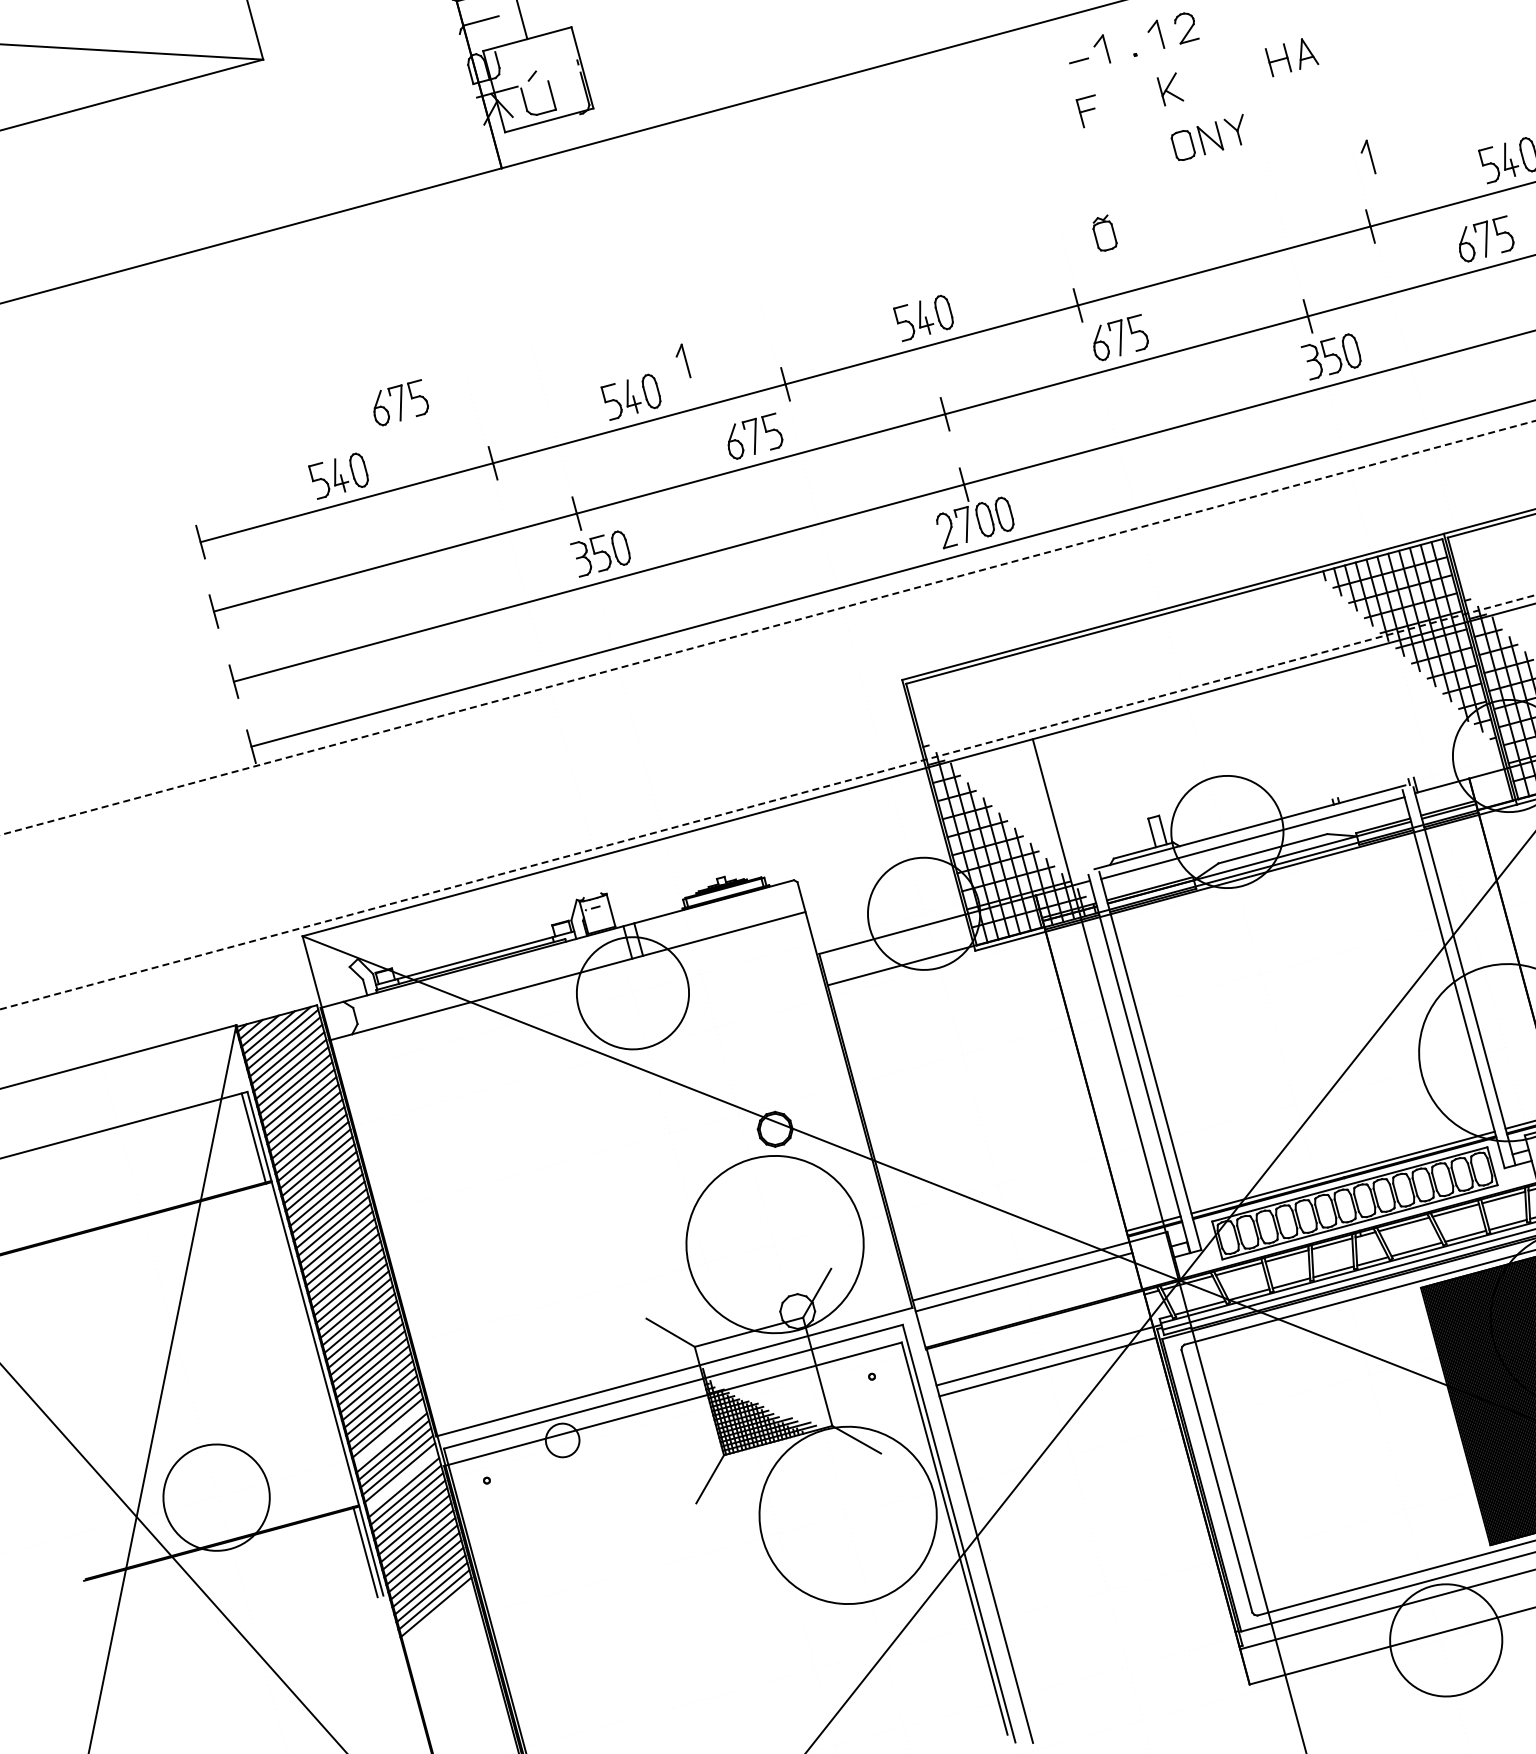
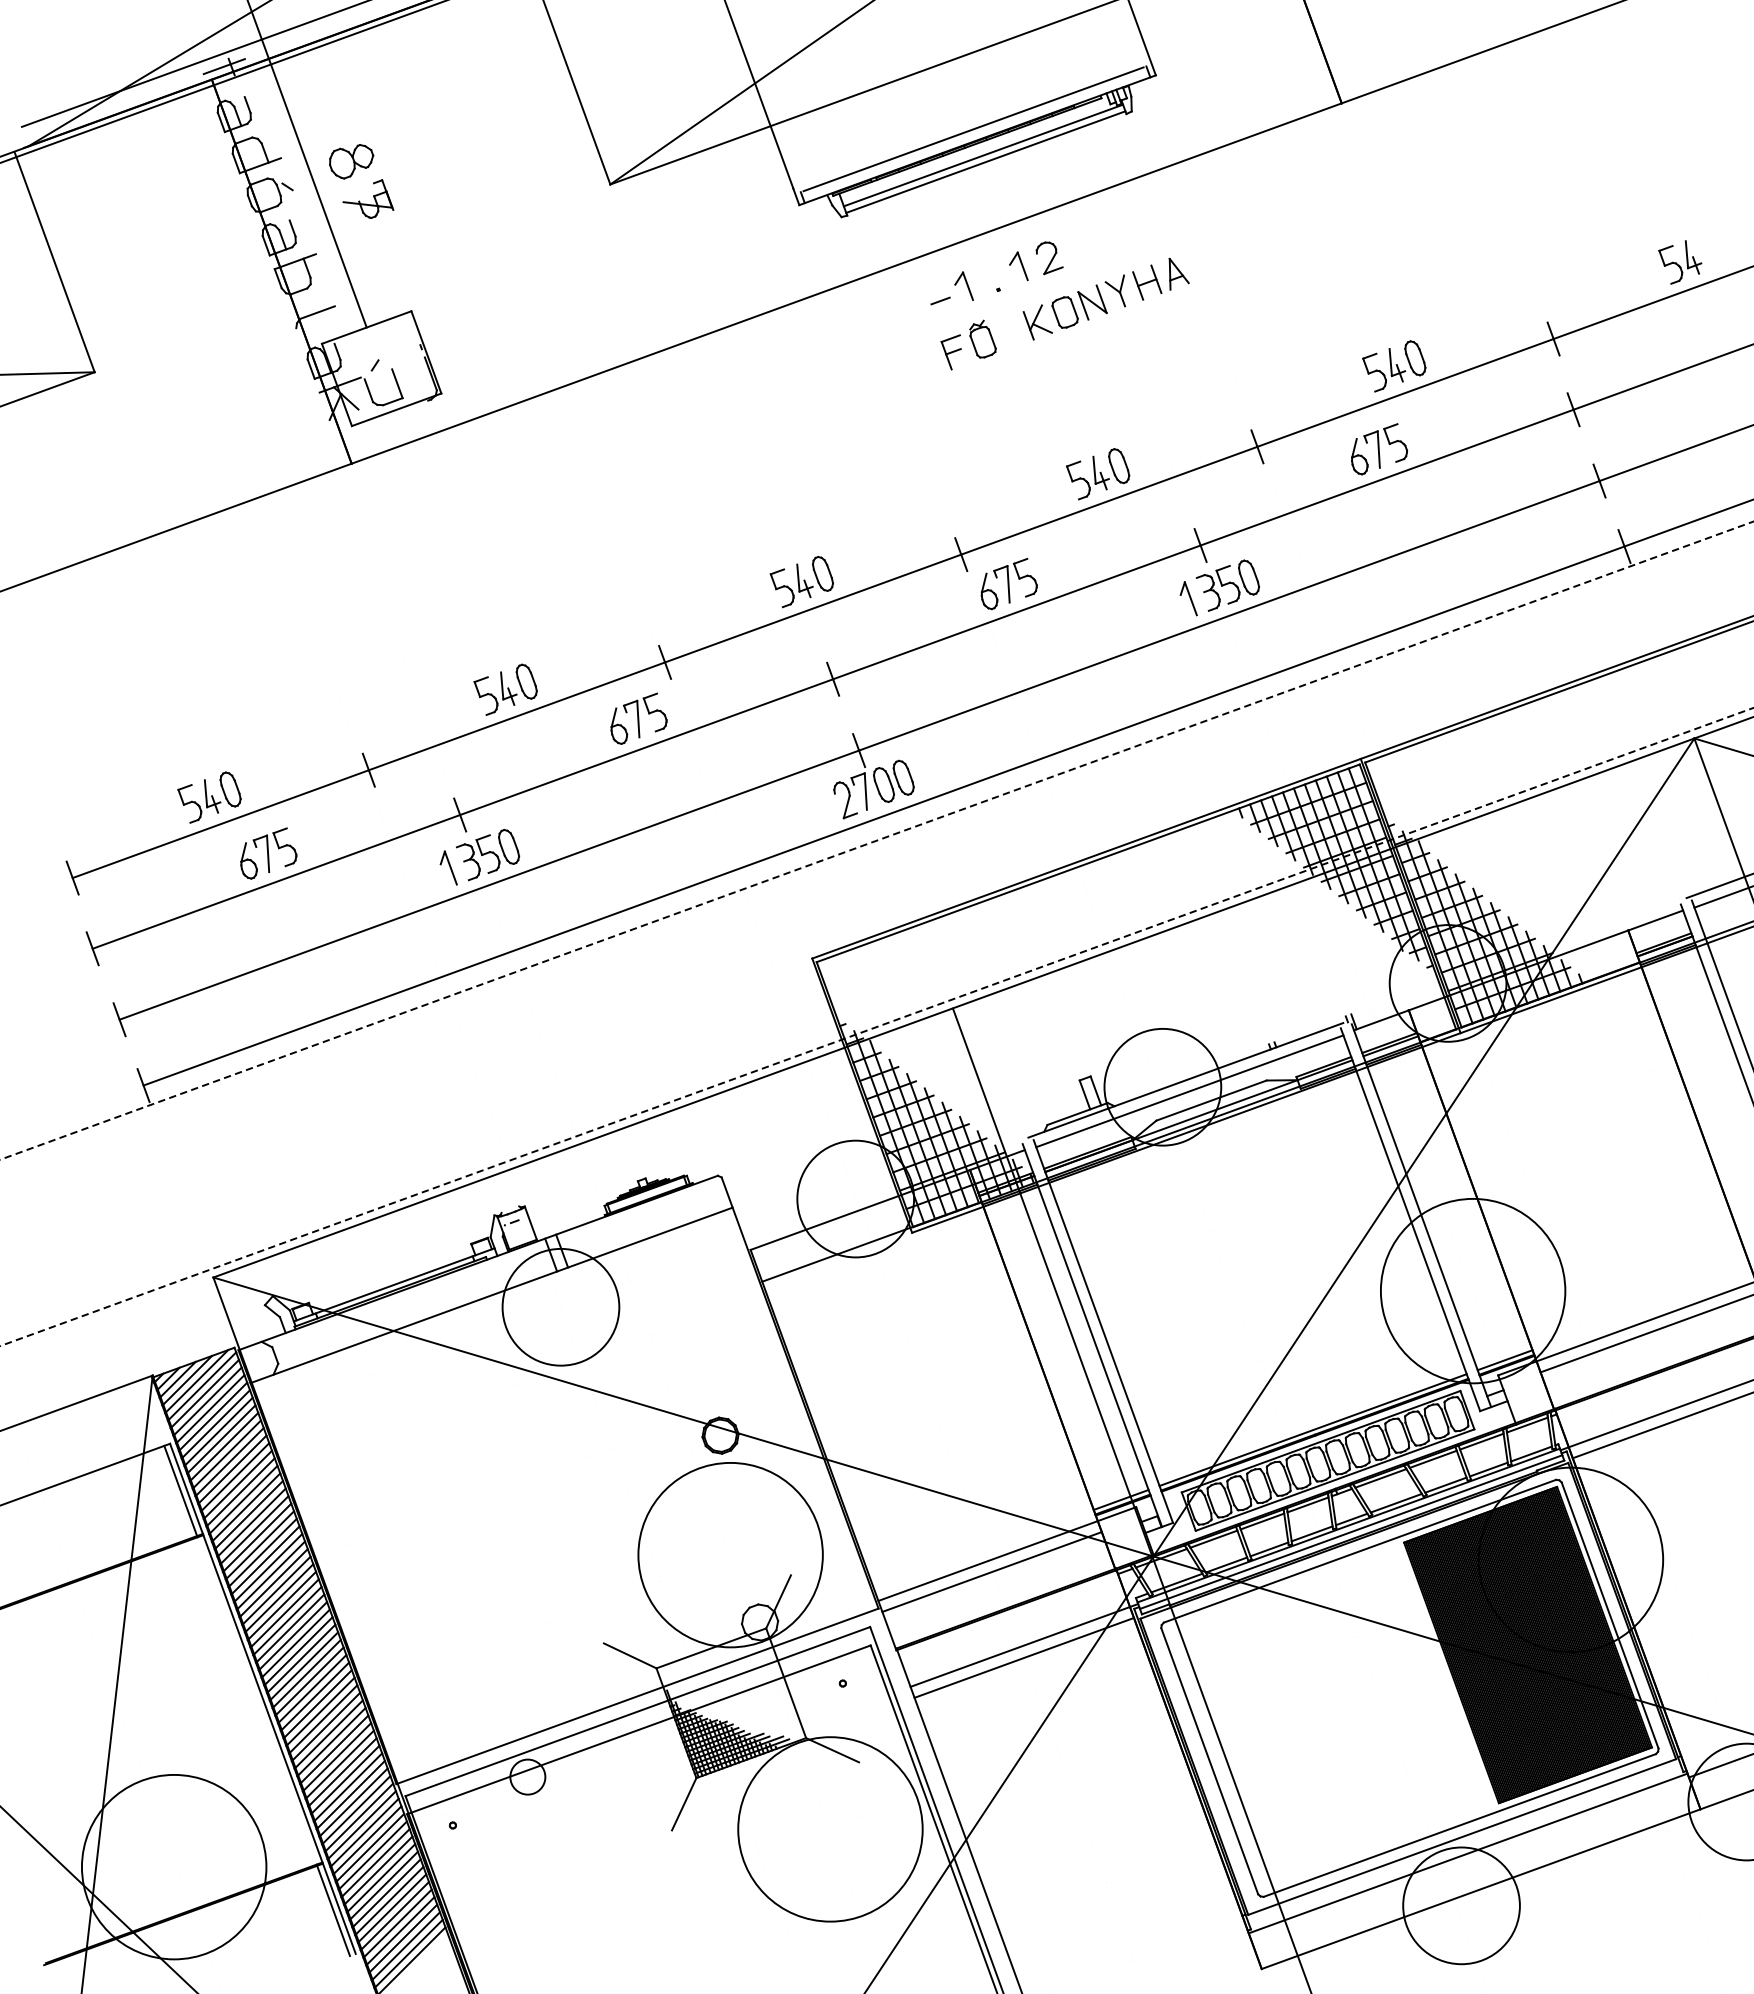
part: (1206, 136) -> (1088, 301), moved
part: (1368, 156) -> (1188, 598), moved
part: (1104, 232) -> (982, 338), moved
part: (1216, 239) -> (1098, 474), added
part: (683, 360) -> (448, 867), moved
part: (401, 402) -> (268, 853), moved
line: (389, 1435) -> (347, 1787), added
line: (401, 1480) -> (364, 1832), added
circle: (216, 1496) -> (173, 1866), size x1.67

